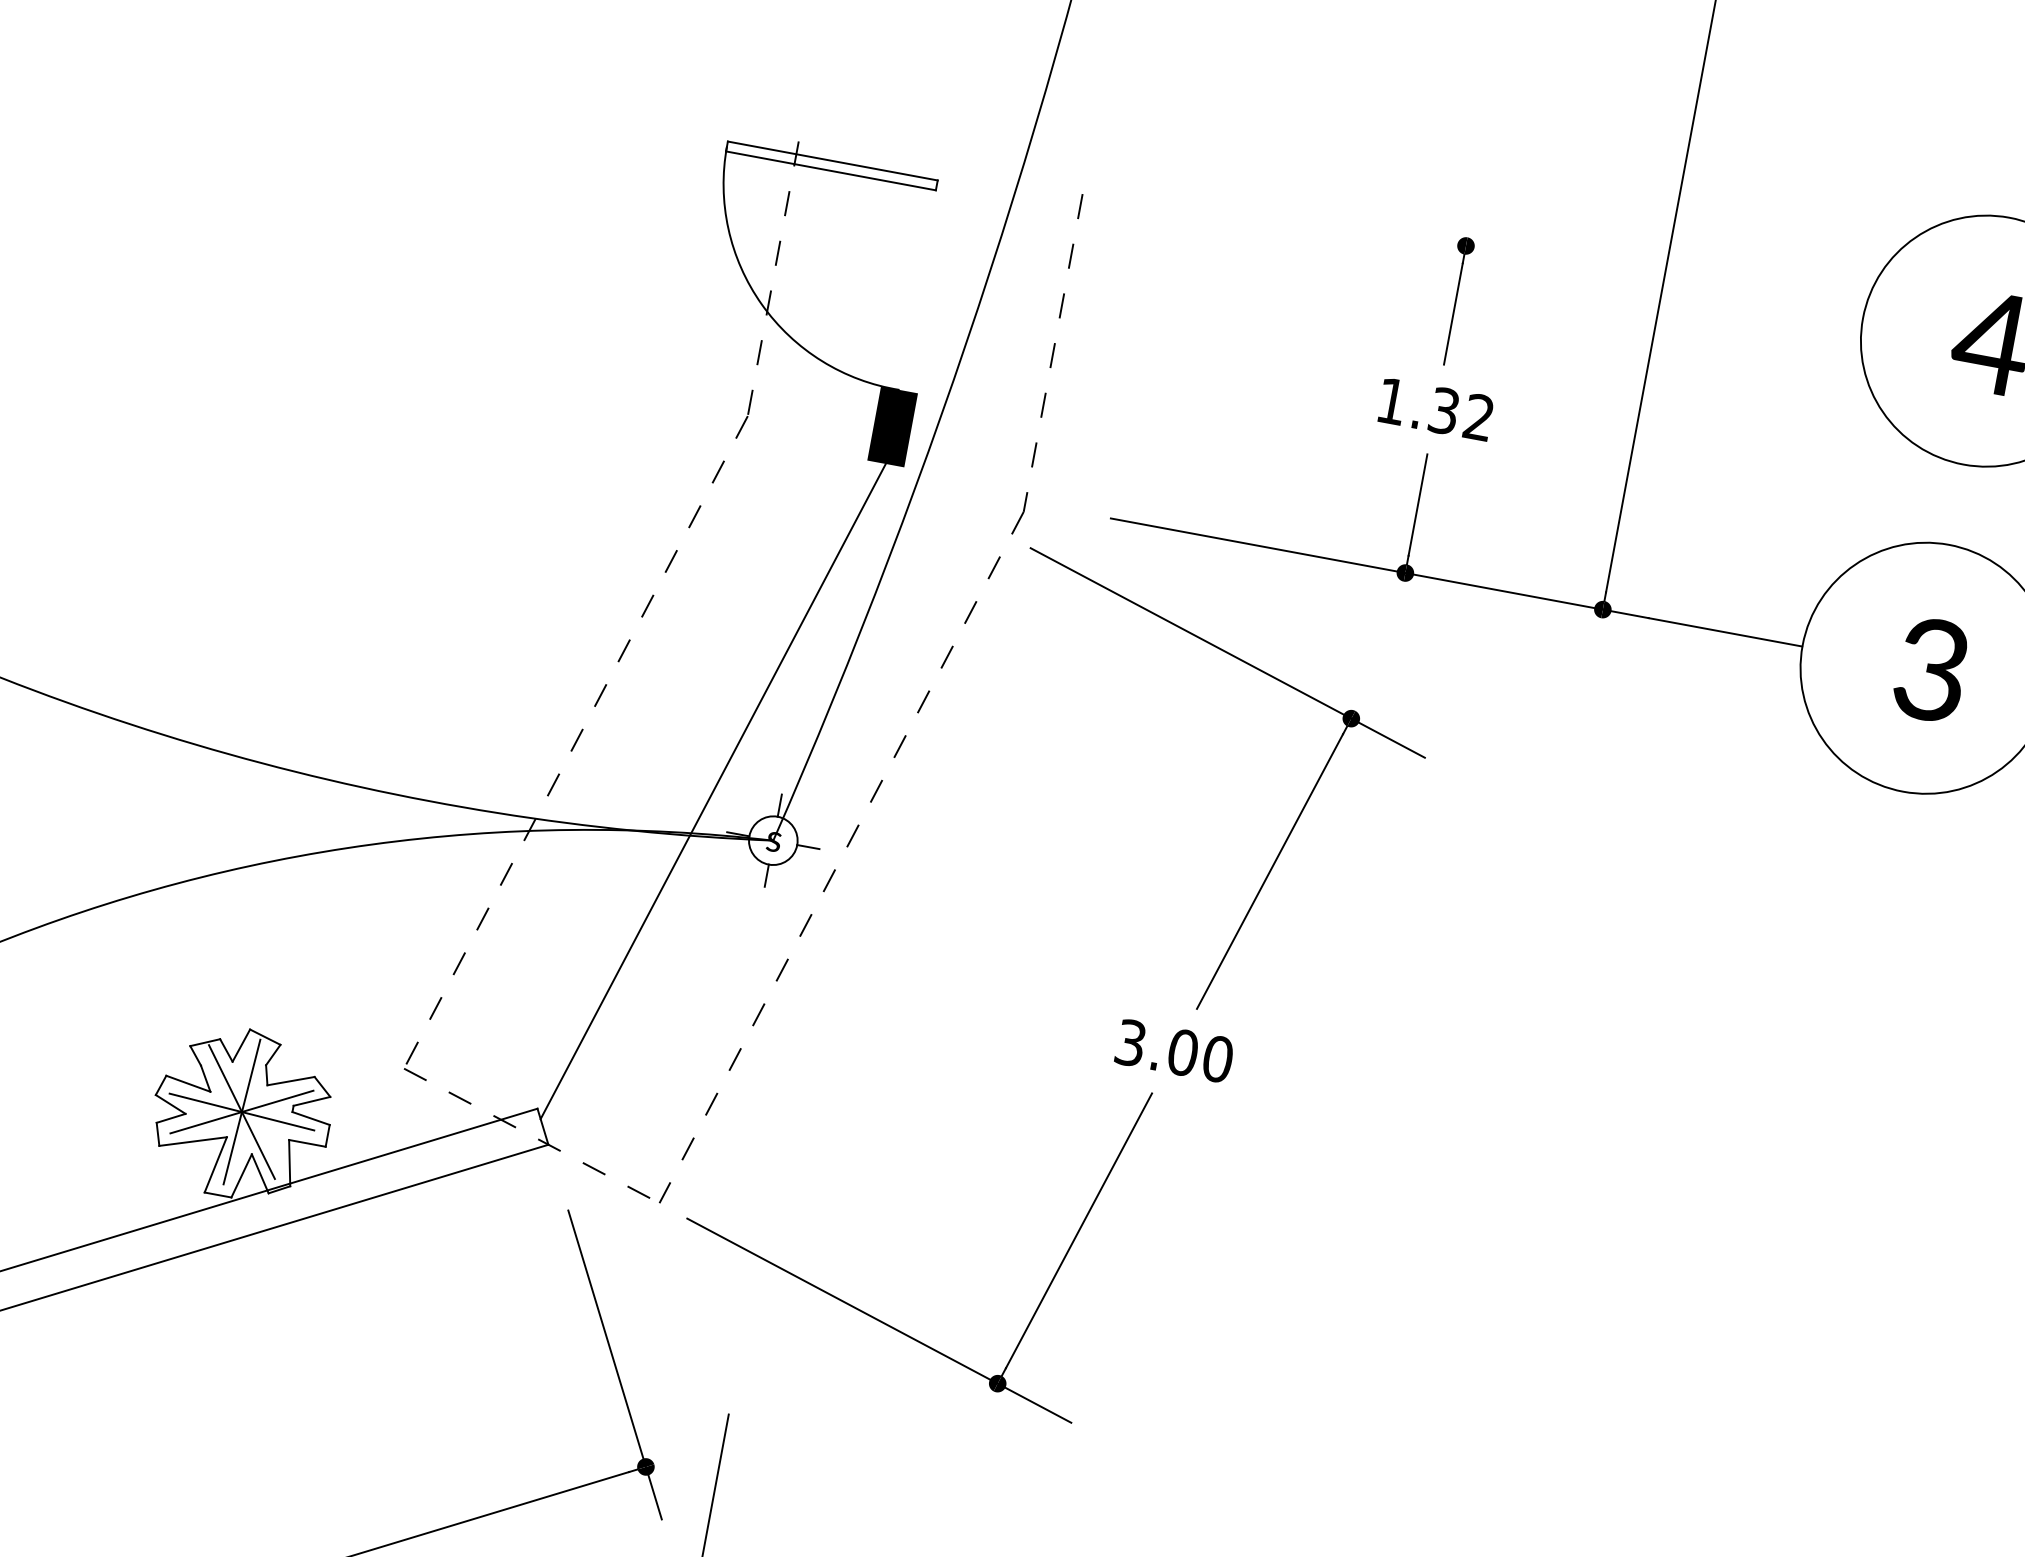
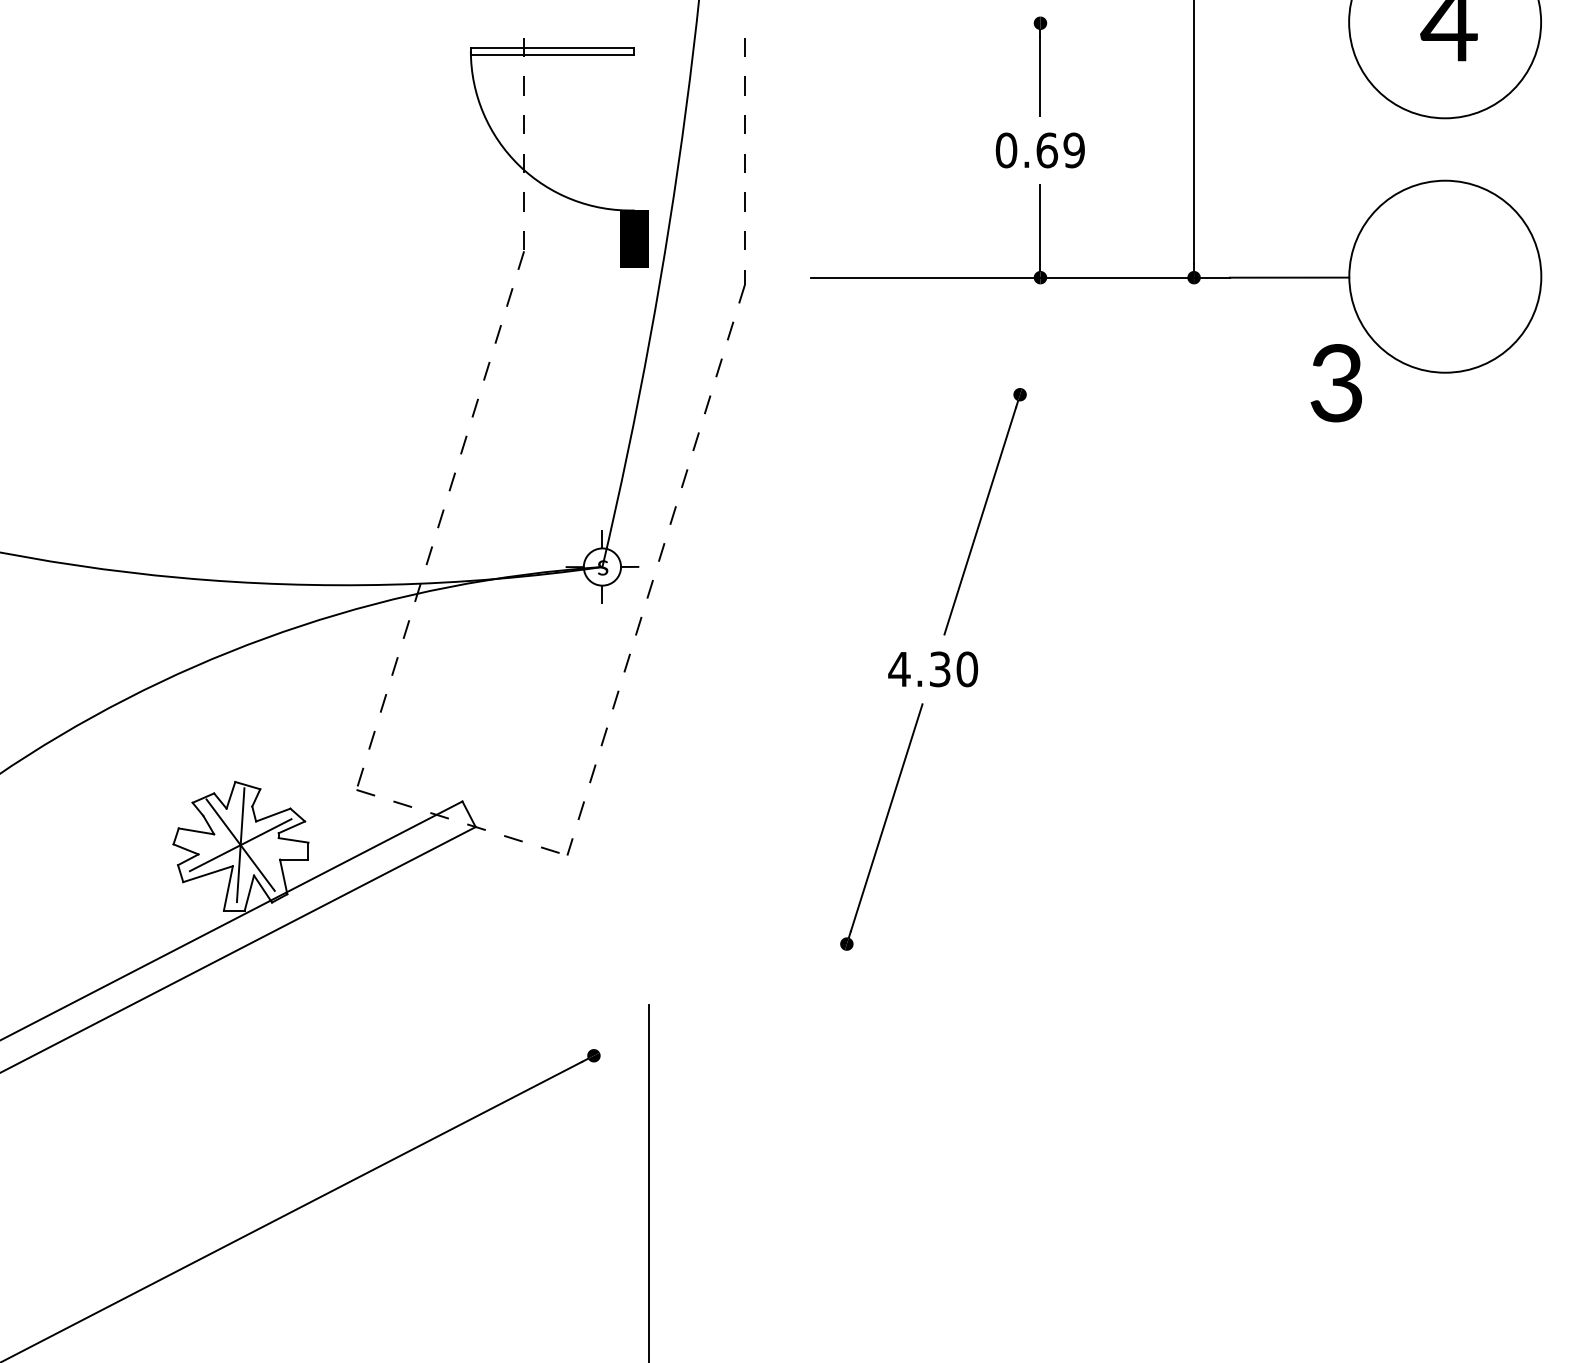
text: (1434, 409) -> (1039, 150), 1.32 -> 0.69
line: (1227, 652) -> (917, 362), removed
text: (1929, 670) -> (1335, 383), moved
line: (713, 791) -> (550, 538), removed
text: (1156, 1047) -> (919, 669), 3.00 -> 4.30
line: (241, 1111) -> (240, 844), removed
line: (878, 1320) -> (748, 913), removed
line: (615, 1365) -> (556, 983), removed

